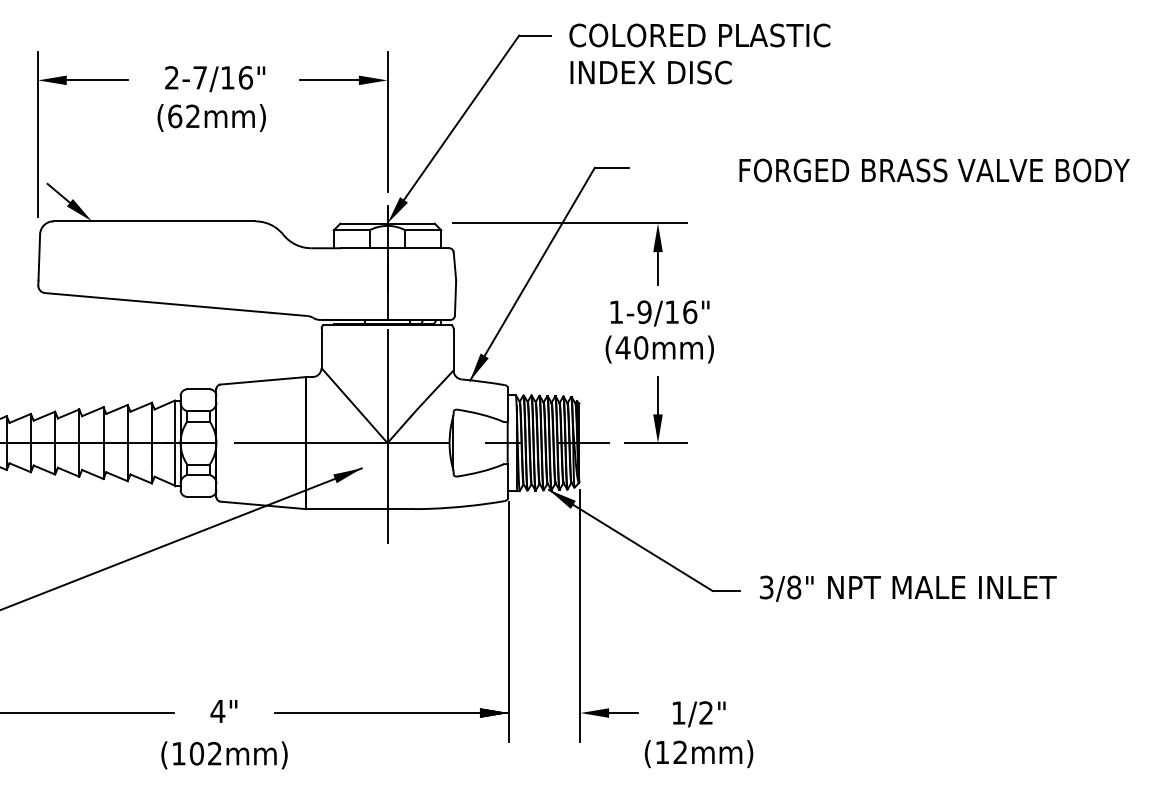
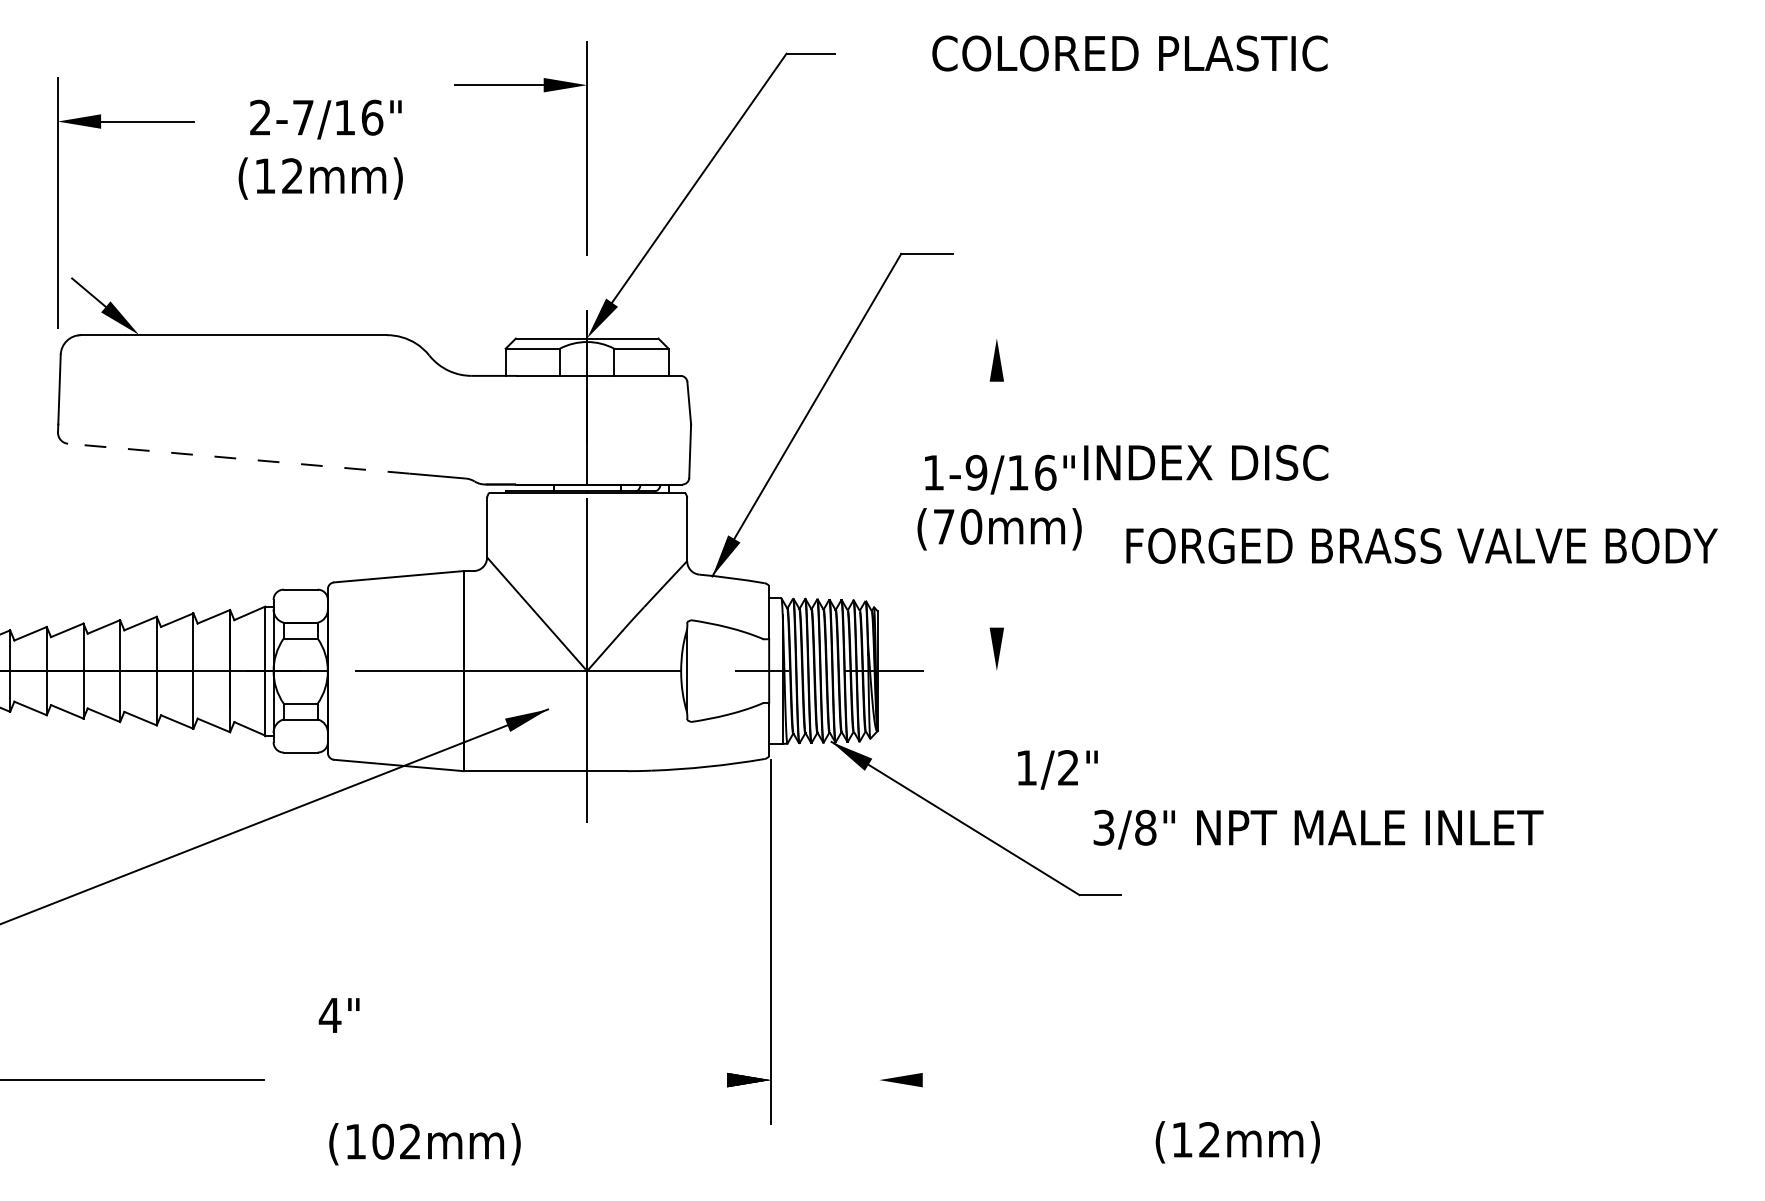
text: (699, 35) -> (1129, 53), moved
text: (650, 72) -> (1205, 462), moved
part: (359, 84) -> (544, 91), moved
text: (175, 116) -> (265, 176), (62mm) -> (12mm)
text: (934, 170) -> (1421, 545), moved
line: (569, 223) -> (862, 338), removed
line: (657, 268) -> (996, 406), removed
line: (157, 302) -> (238, 458), solid -> dashed
text: (622, 347) -> (943, 526), (40mm) -> (70mm)
line: (657, 395) -> (996, 598), removed
line: (655, 443) -> (993, 671), removed
text: (908, 588) -> (1318, 829), moved
line: (580, 615) -> (879, 932), removed
text: (223, 711) -> (338, 1015), moved
line: (391, 713) -> (593, 1080), removed
line: (623, 713) -> (944, 1080), removed
text: (699, 714) -> (1058, 770), moved
text: (699, 754) -> (1238, 1142), moved
text: (224, 755) -> (424, 1144), moved

